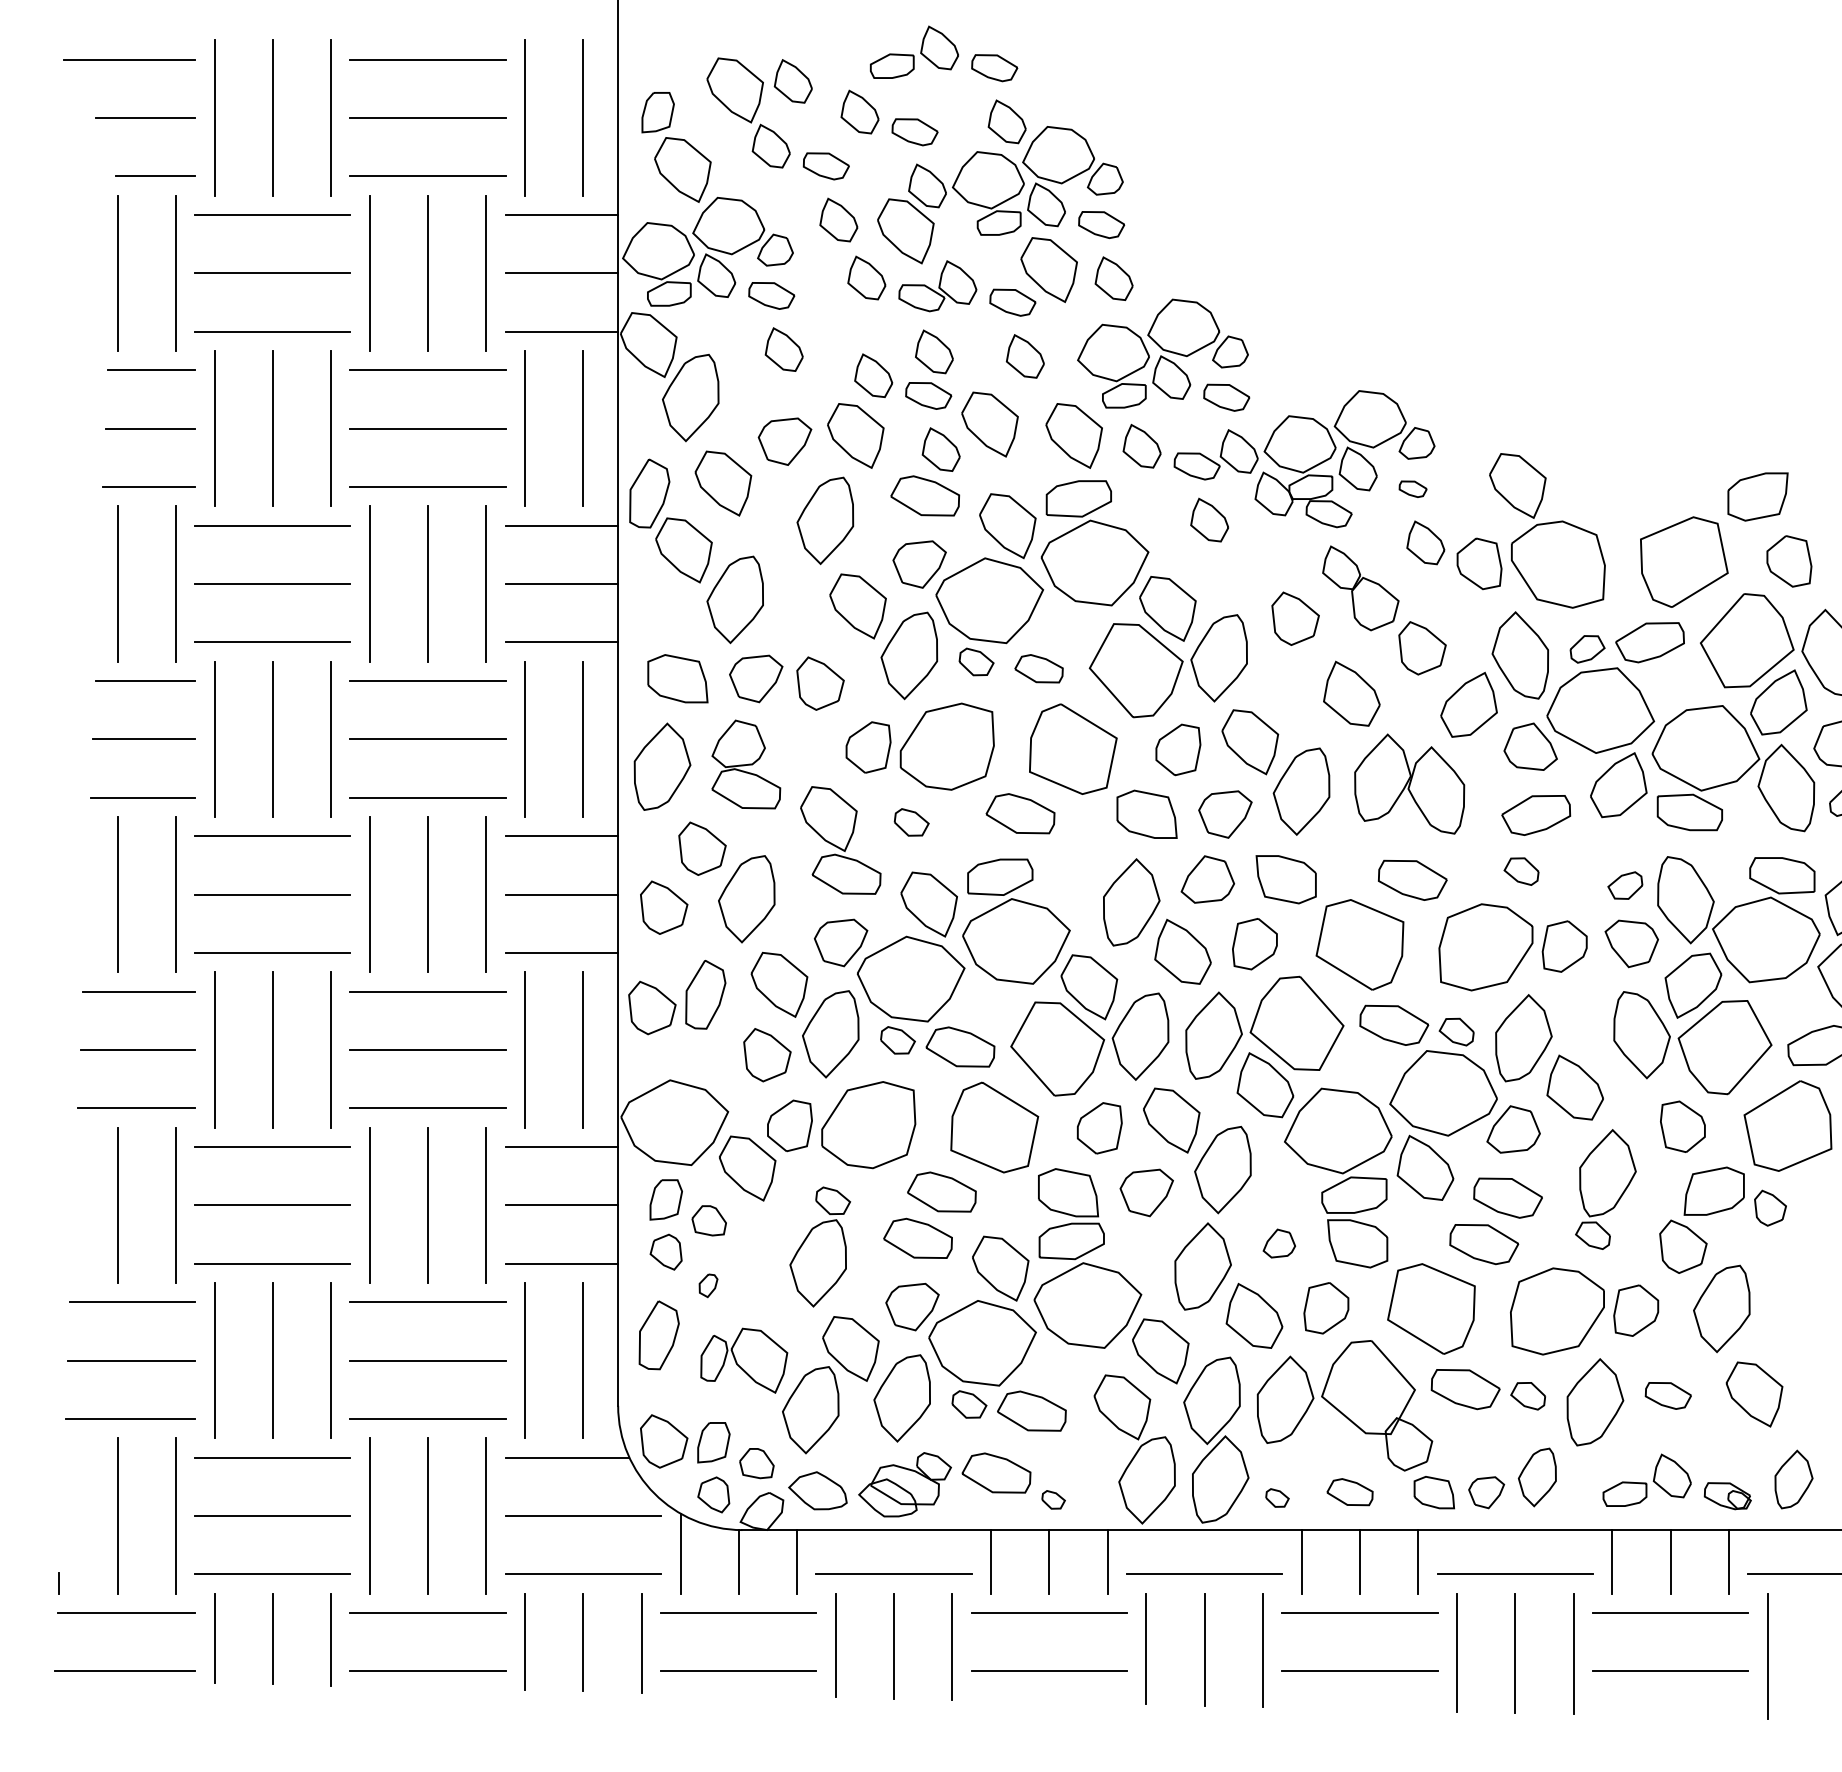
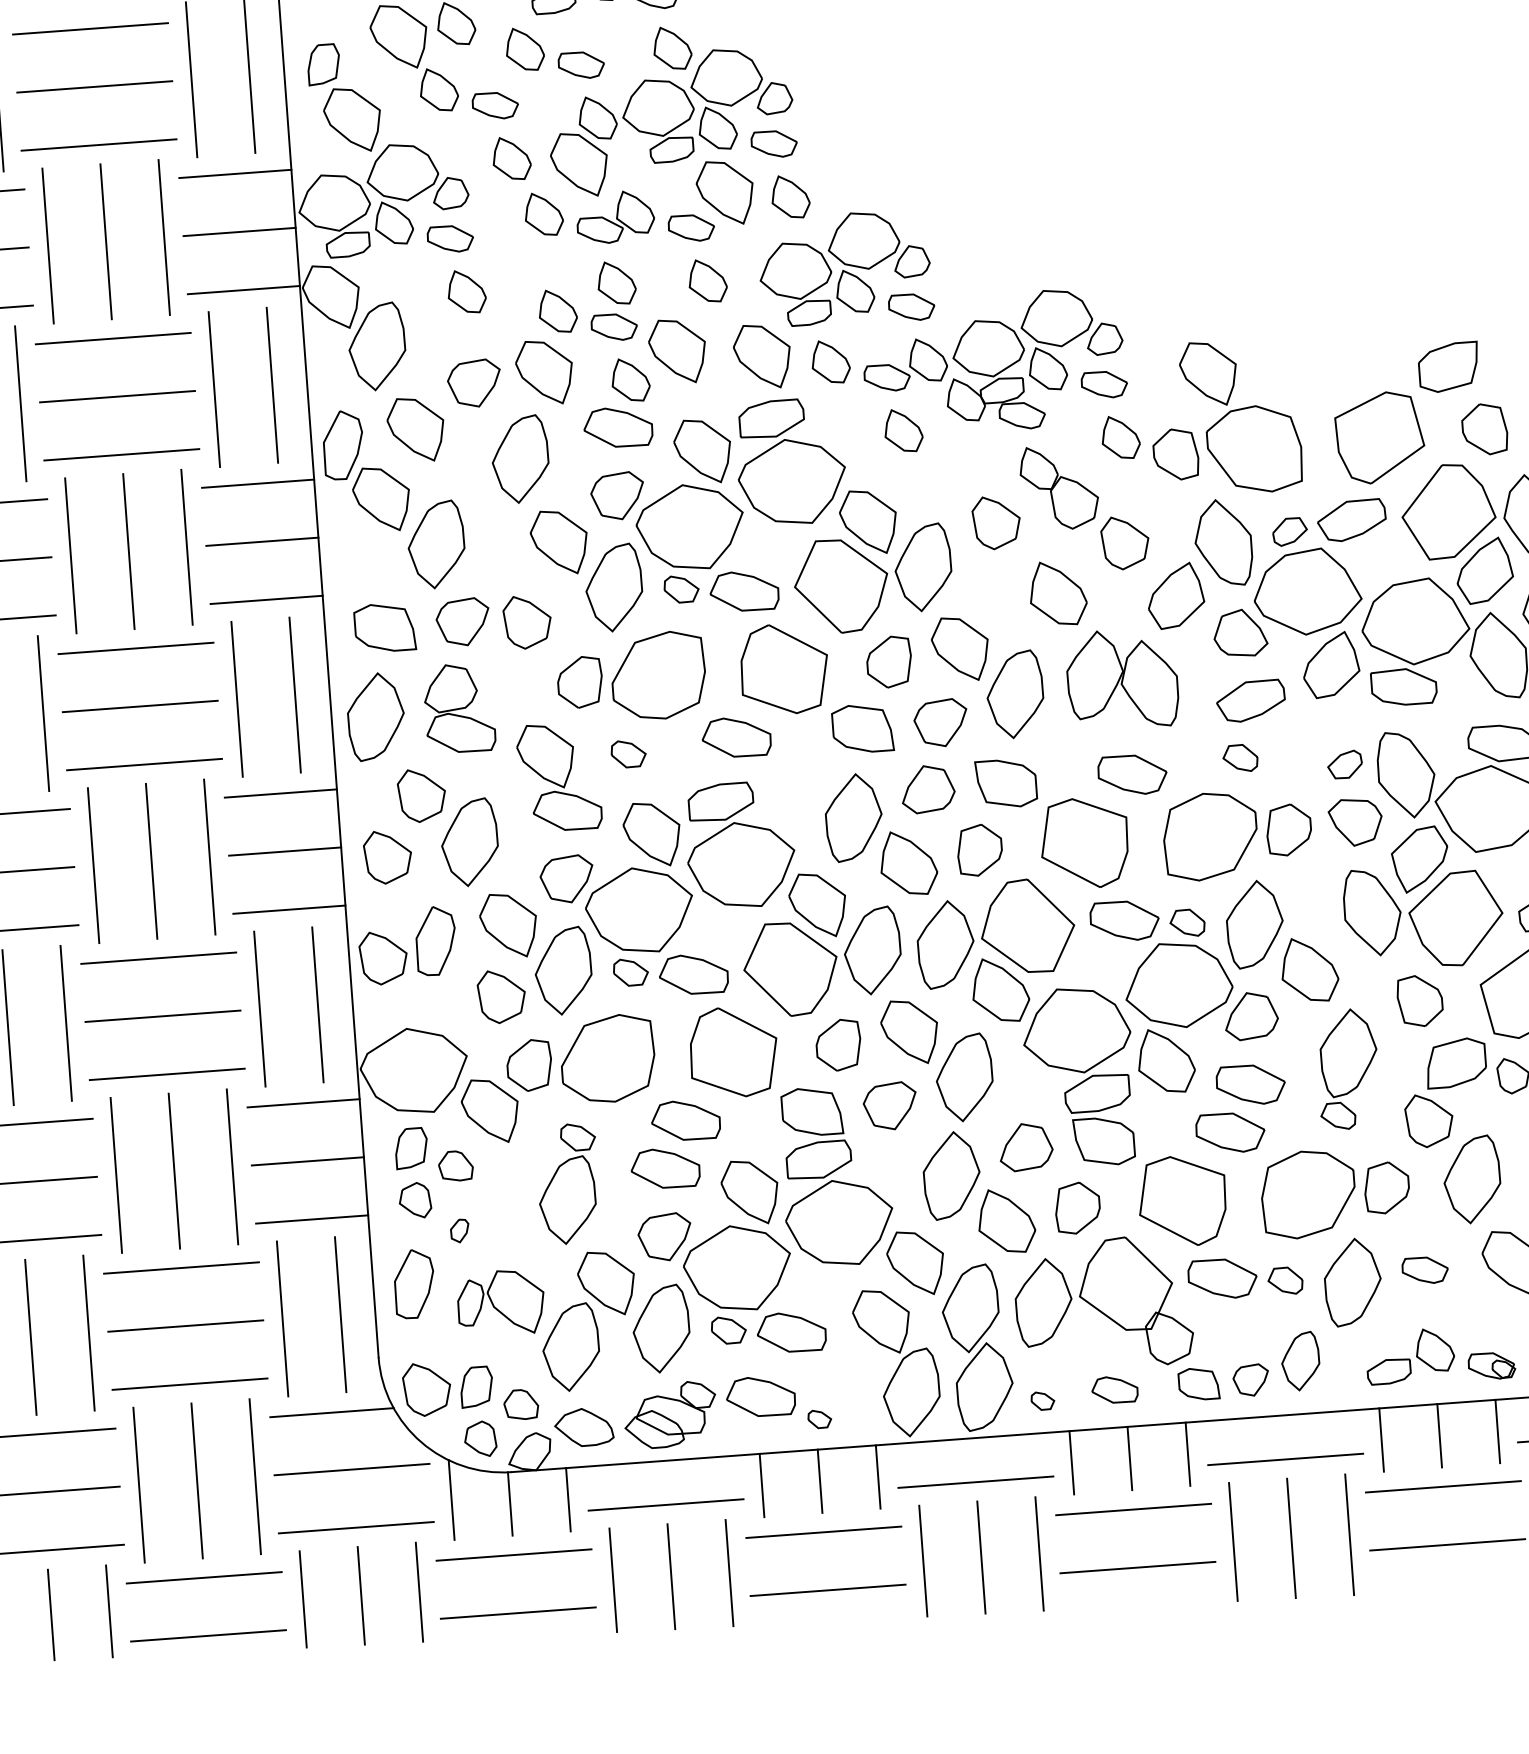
part: (1412, 489) -> (1103, 385), size x1.67
part: (1038, 668) -> (743, 591), size x1.43
part: (1279, 1243) -> (1026, 1146), size x1.67

